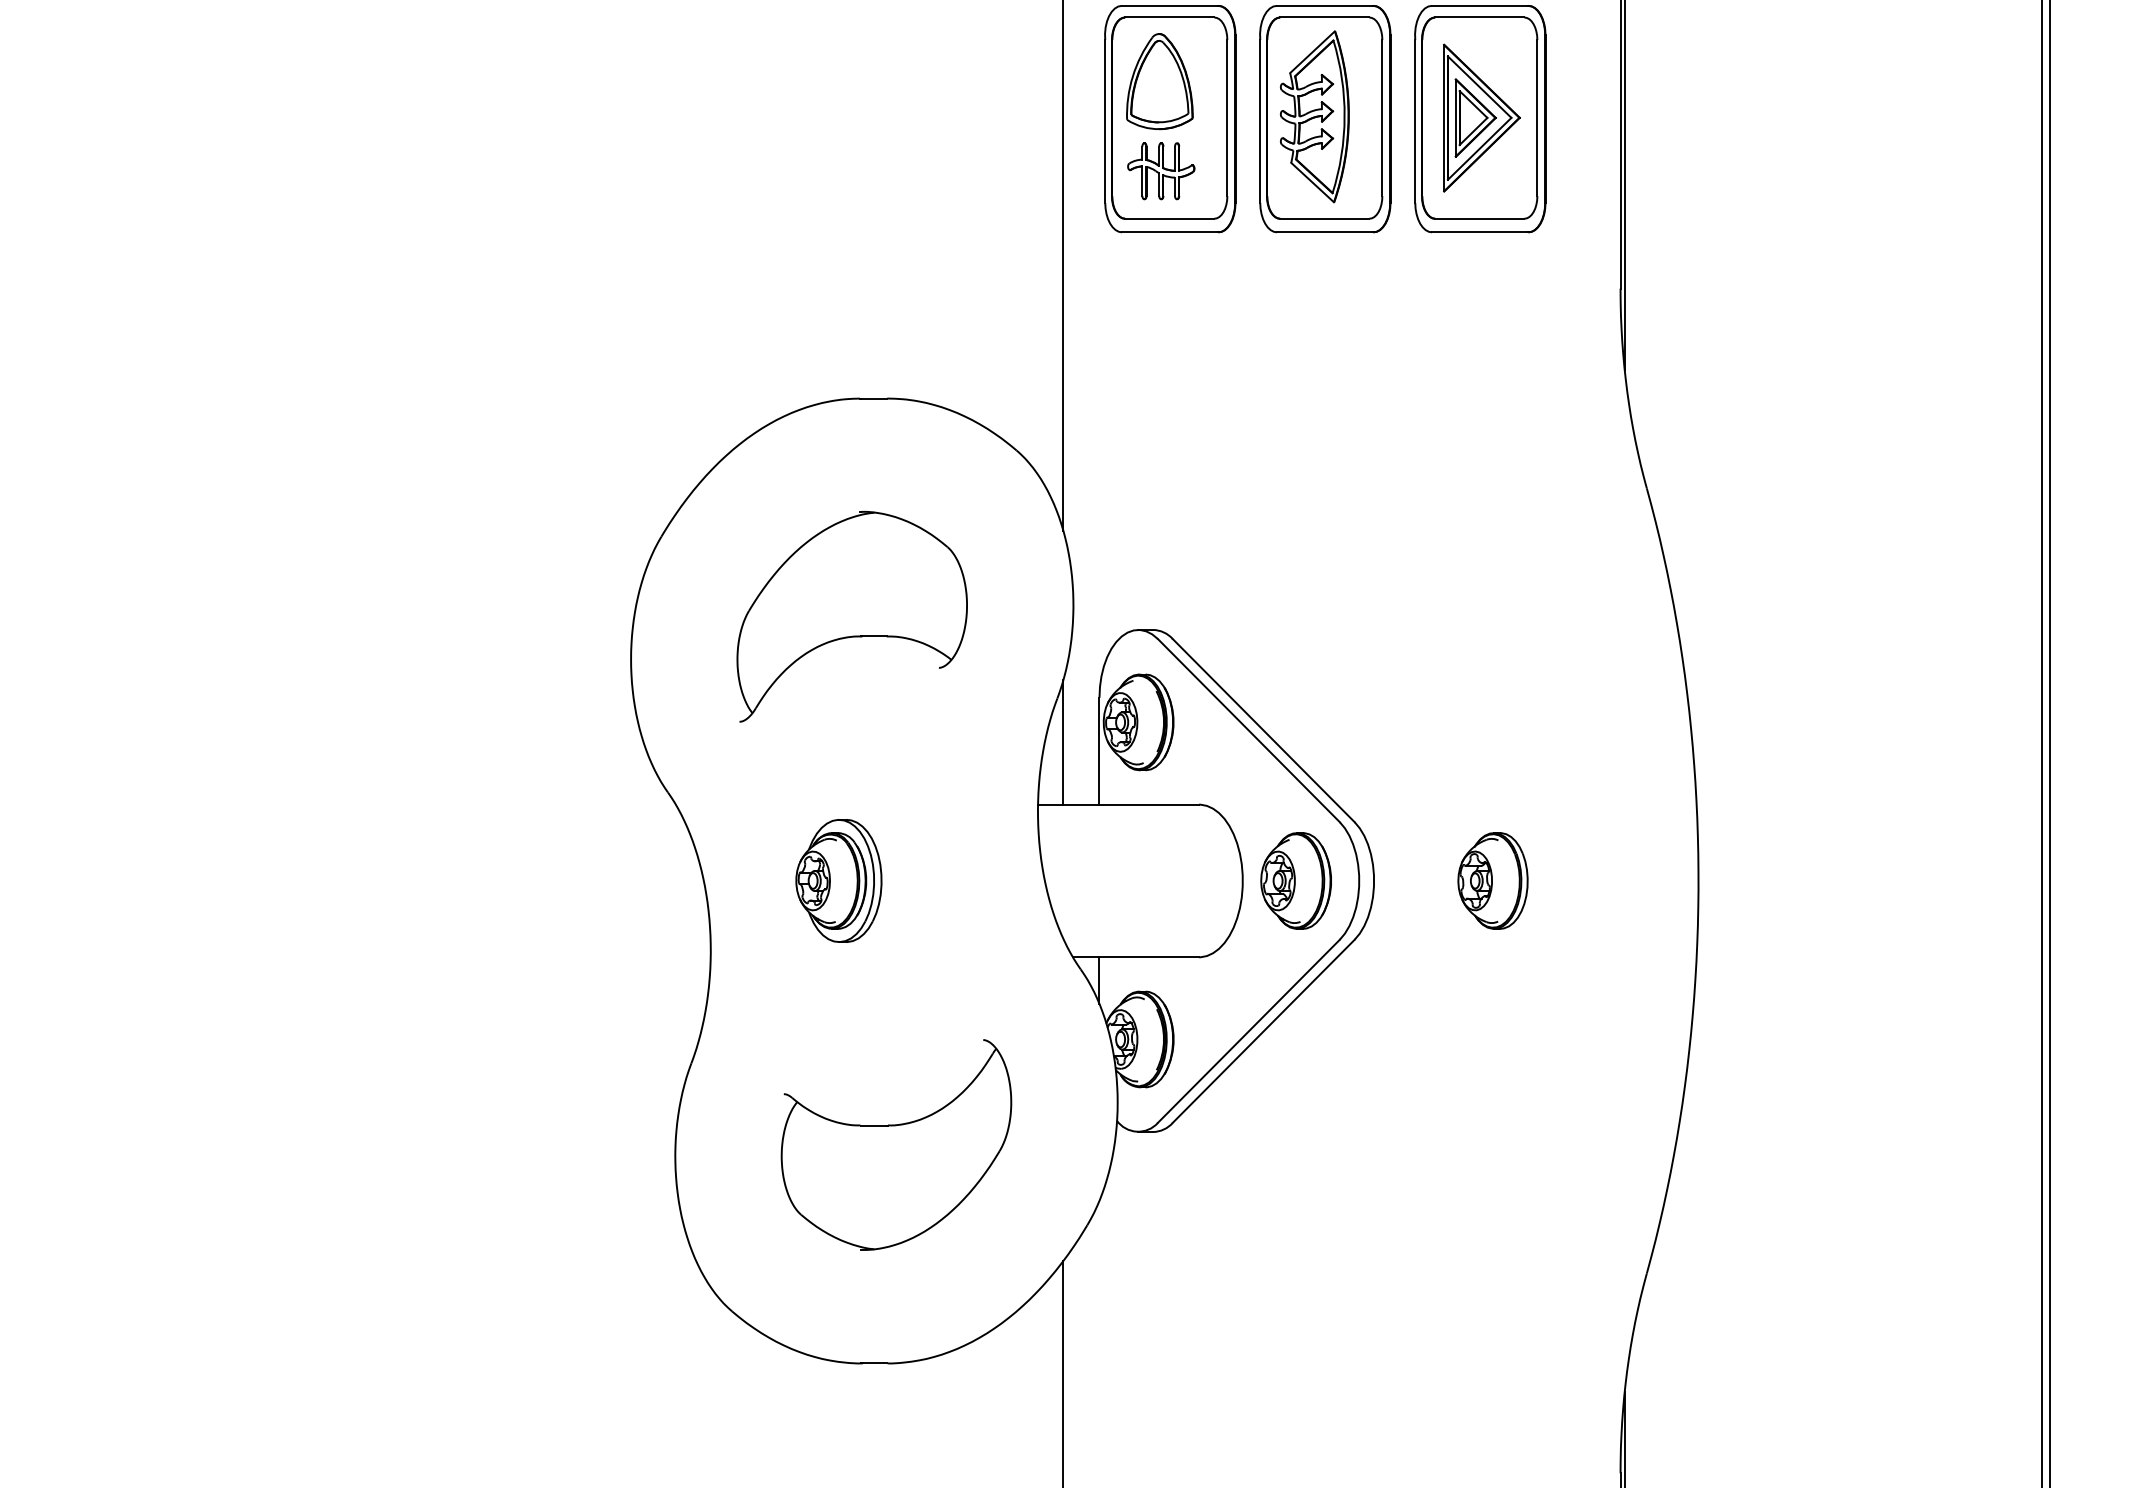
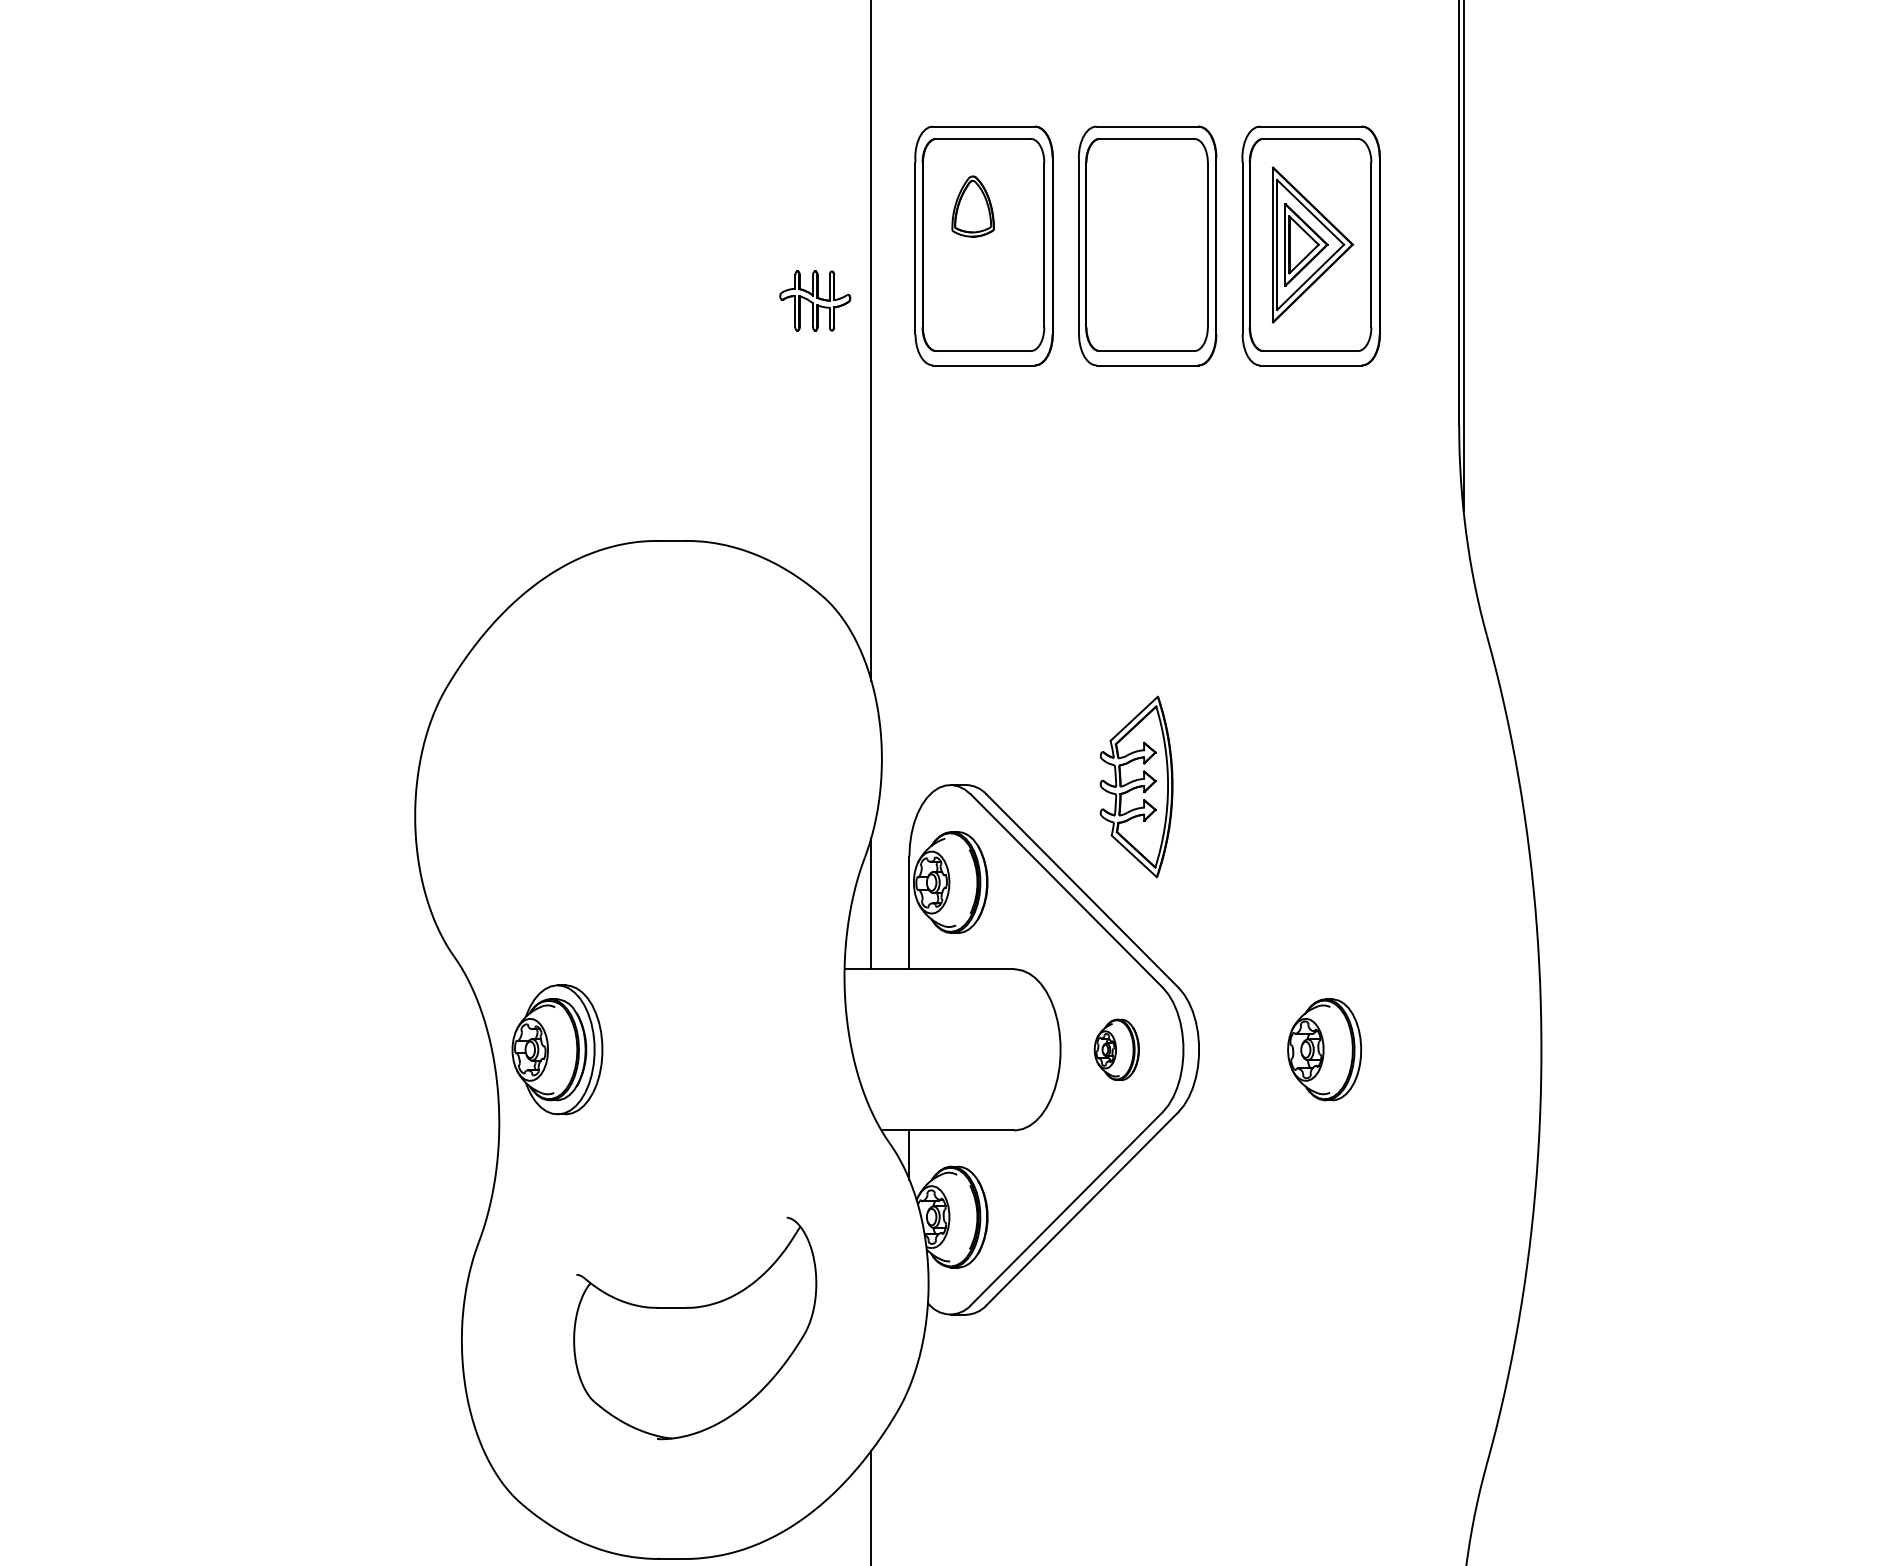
part: (1159, 81) -> (972, 206), size x0.6
part: (1314, 116) -> (1136, 786), moved
part: (1161, 171) -> (815, 301), moved
part: (851, 616) -> (647, 770), removed
part: (838, 880) -> (557, 1049), moved
part: (1295, 880) -> (1116, 1049), size x0.6

